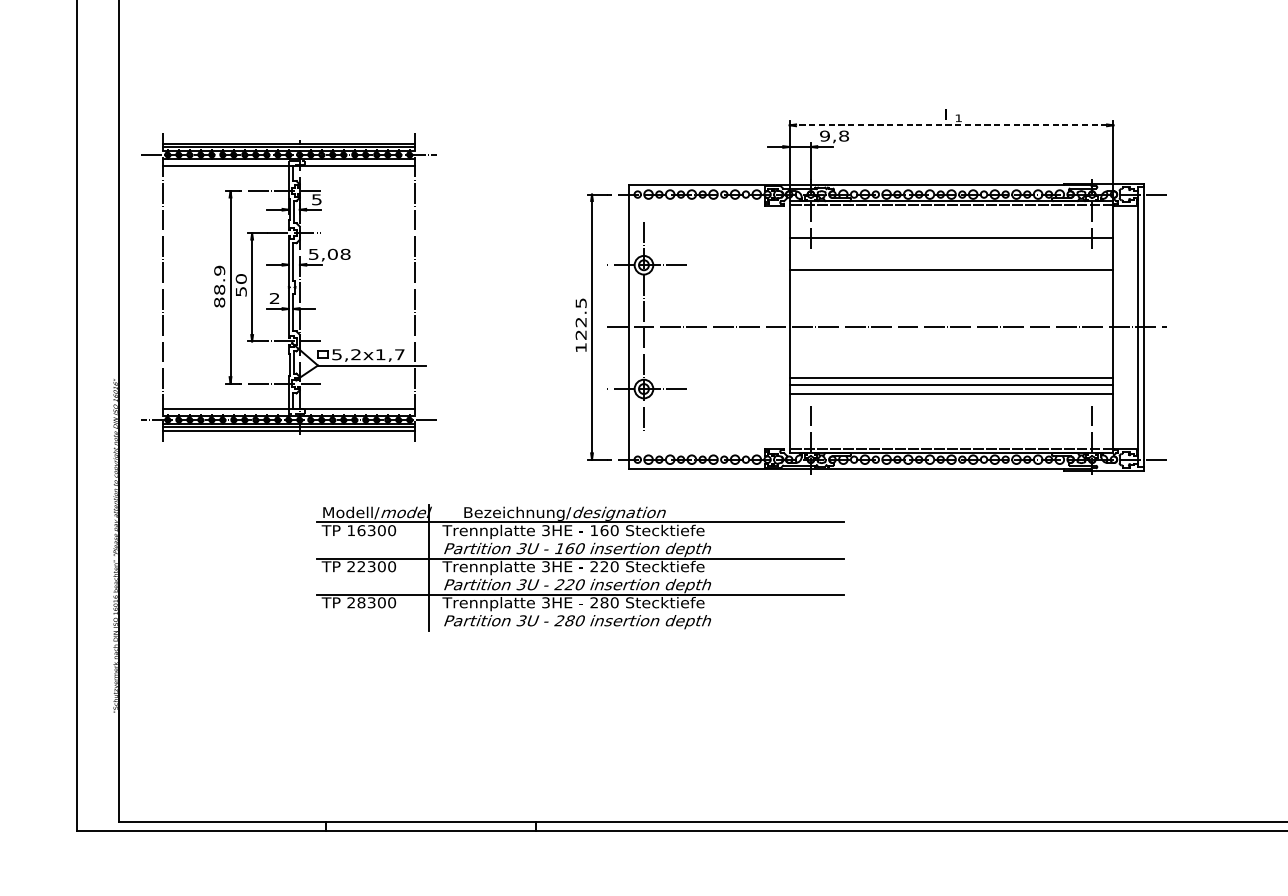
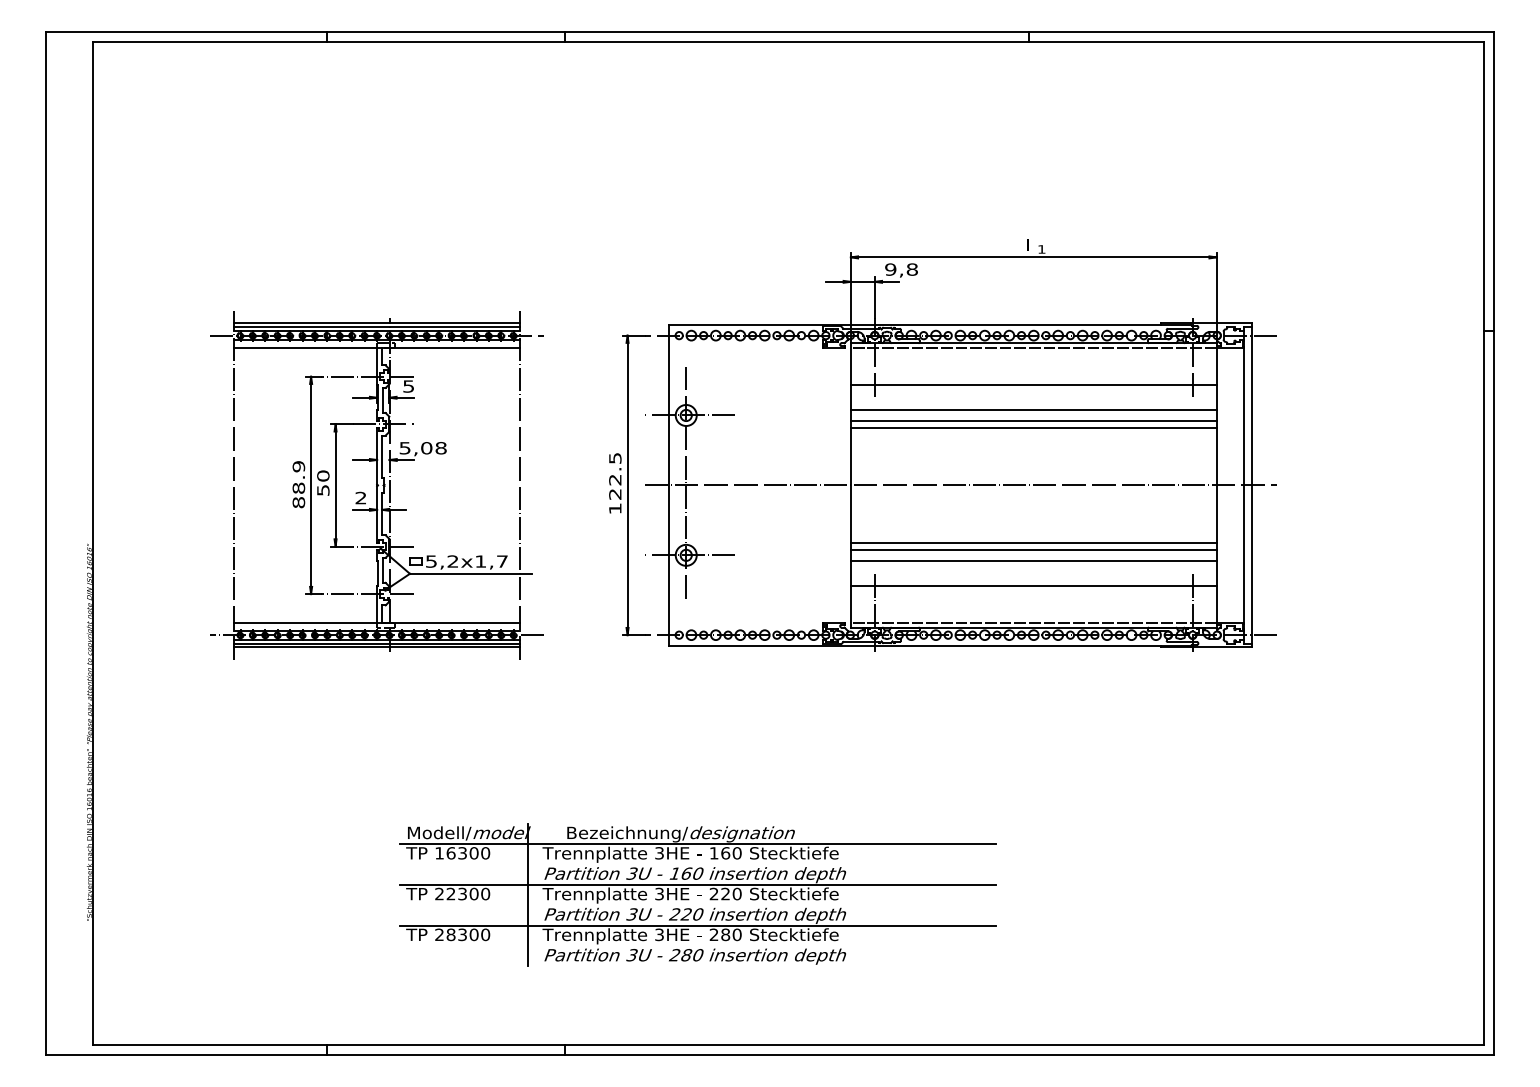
line: (951, 125) -> (1033, 257), dashed -> solid
line: (951, 259) -> (1033, 409), added
line: (951, 275) -> (1033, 427), added
part: (288, 287) -> (376, 485), moved
line: (951, 415) -> (1033, 585), added
part: (579, 567) -> (697, 894), moved

